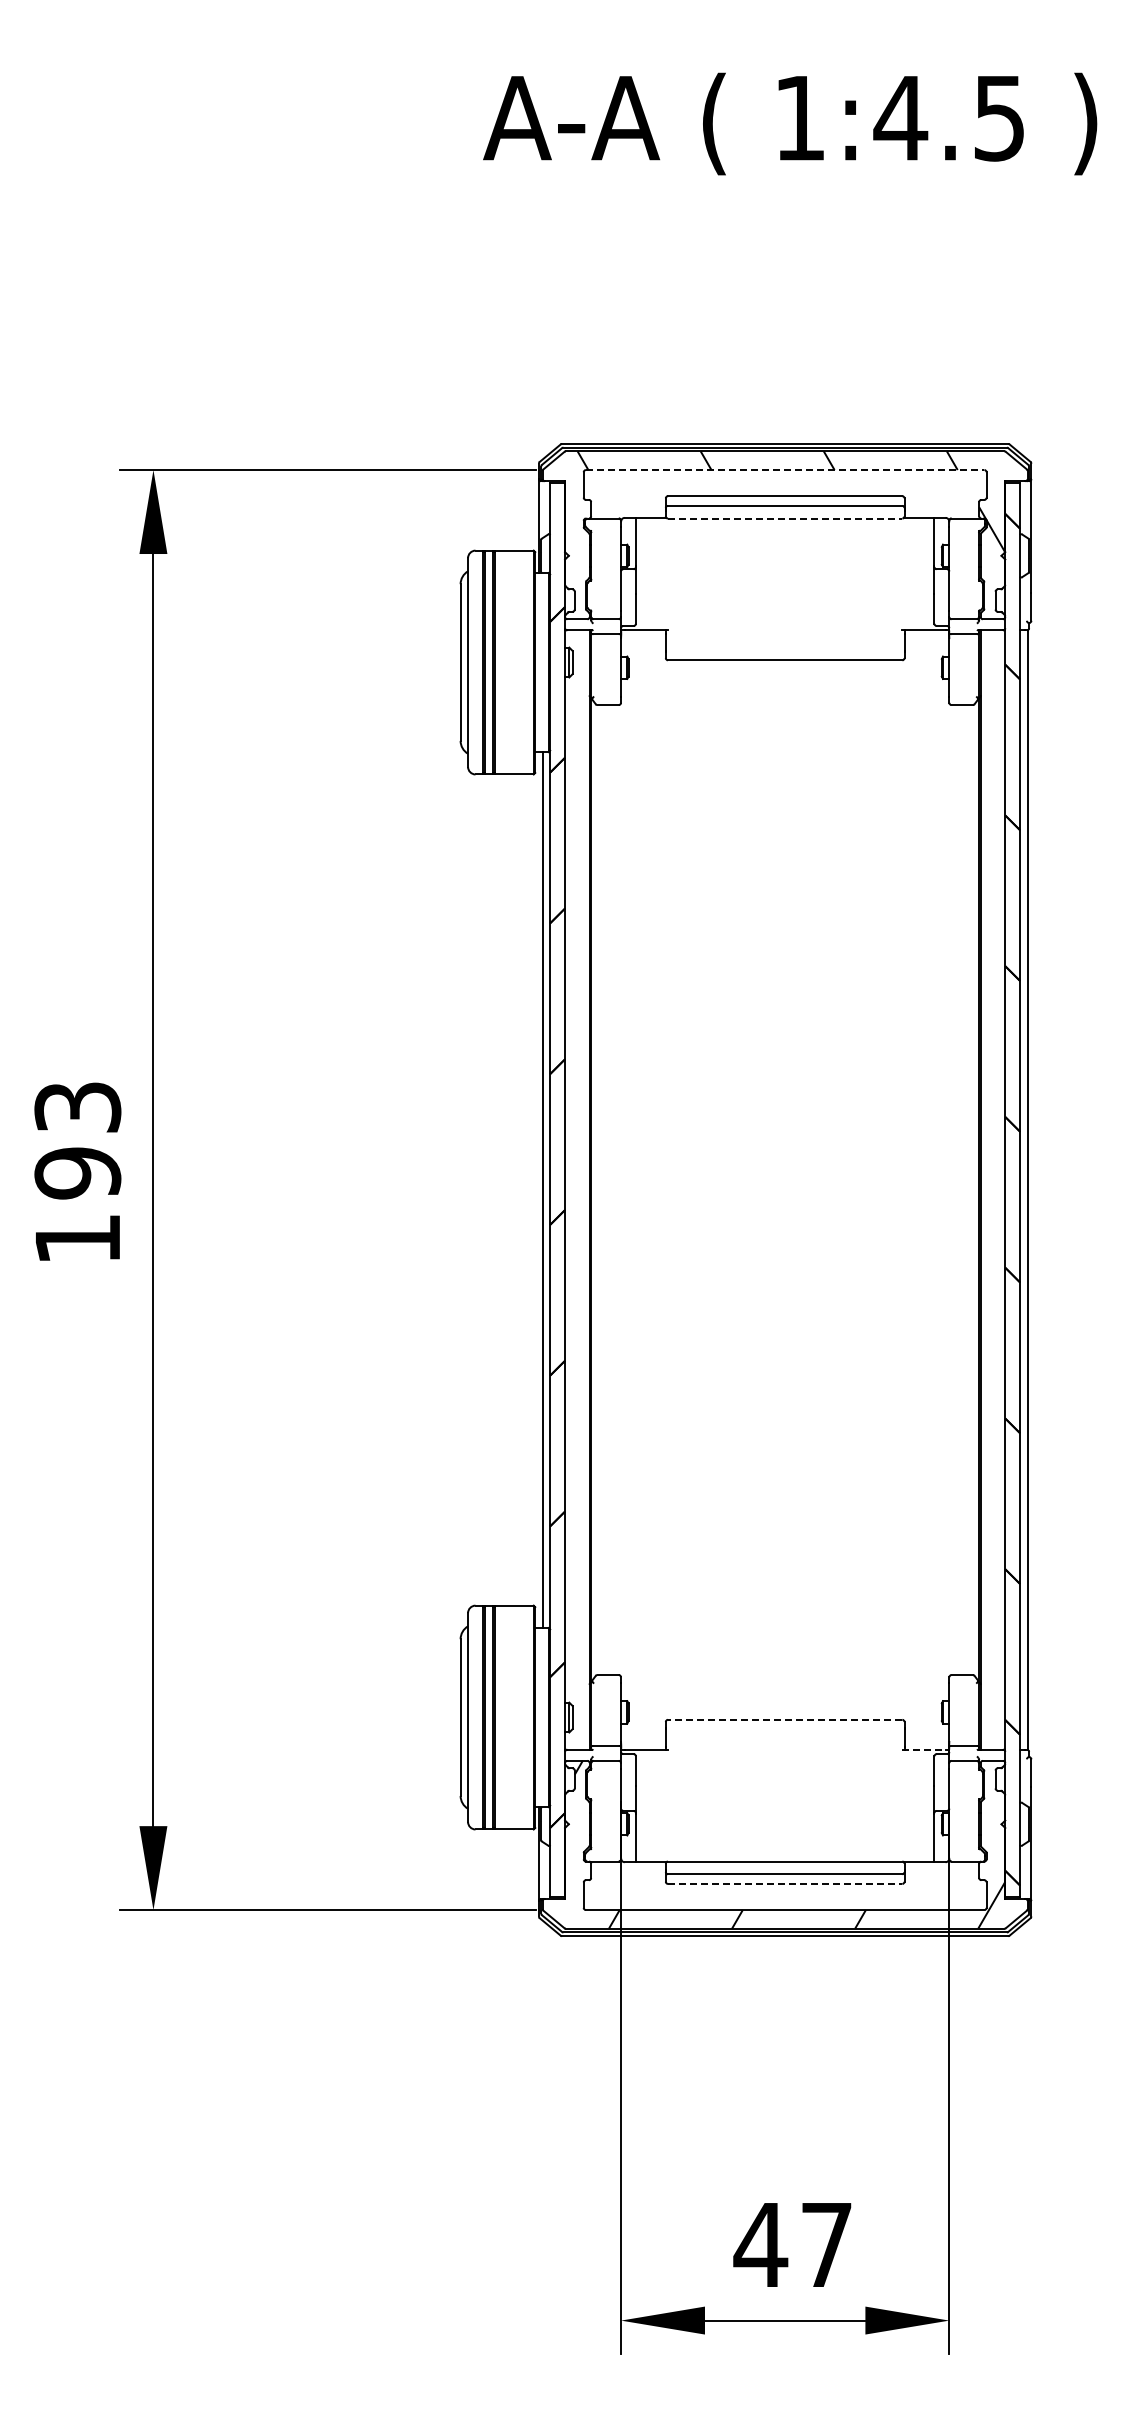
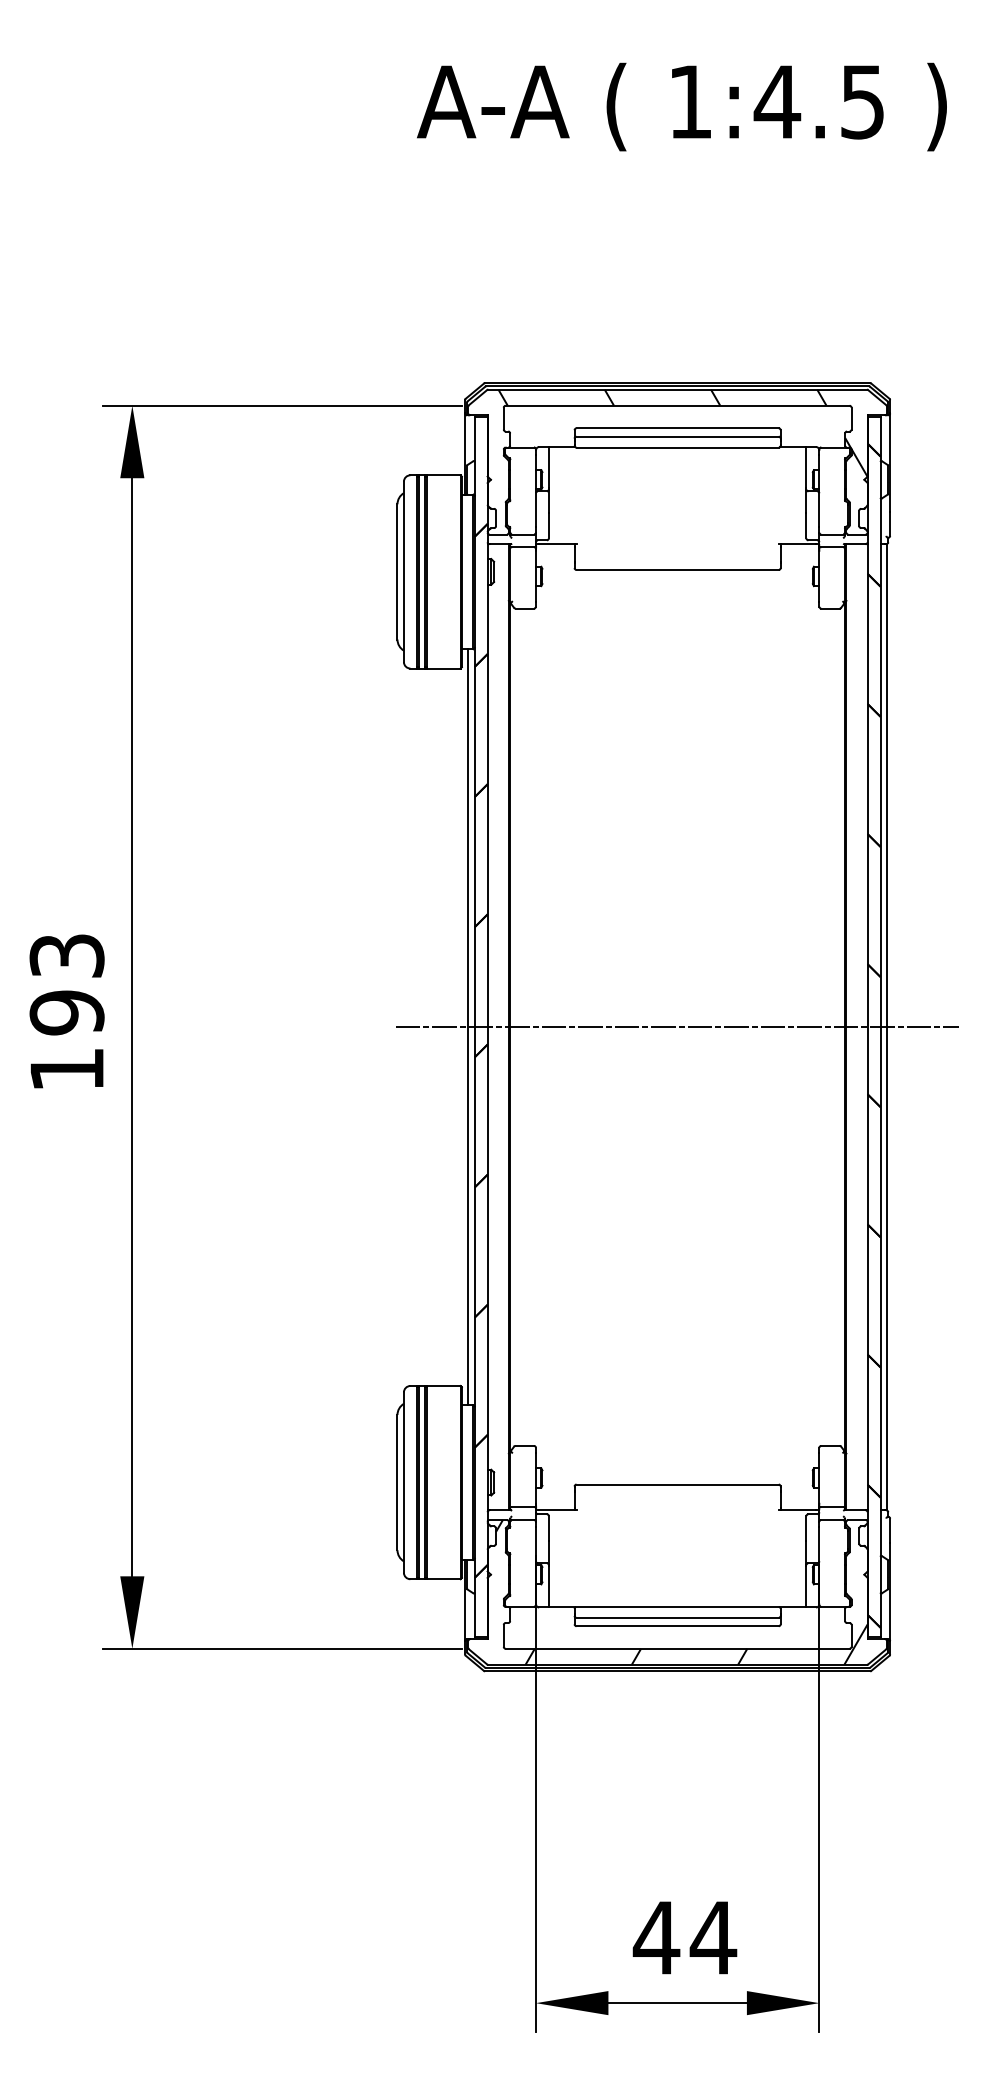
line: (785, 470) -> (677, 406), dashed -> solid
line: (785, 518) -> (677, 447), dashed -> solid
line: (784, 1190) -> (677, 1027), added
line: (784, 1719) -> (677, 1484), dashed -> solid
line: (923, 1749) -> (797, 1510), dashed -> solid
line: (785, 1883) -> (677, 1625), dashed -> solid
text: (826, 2244) -> (713, 1937), 47 -> 44

